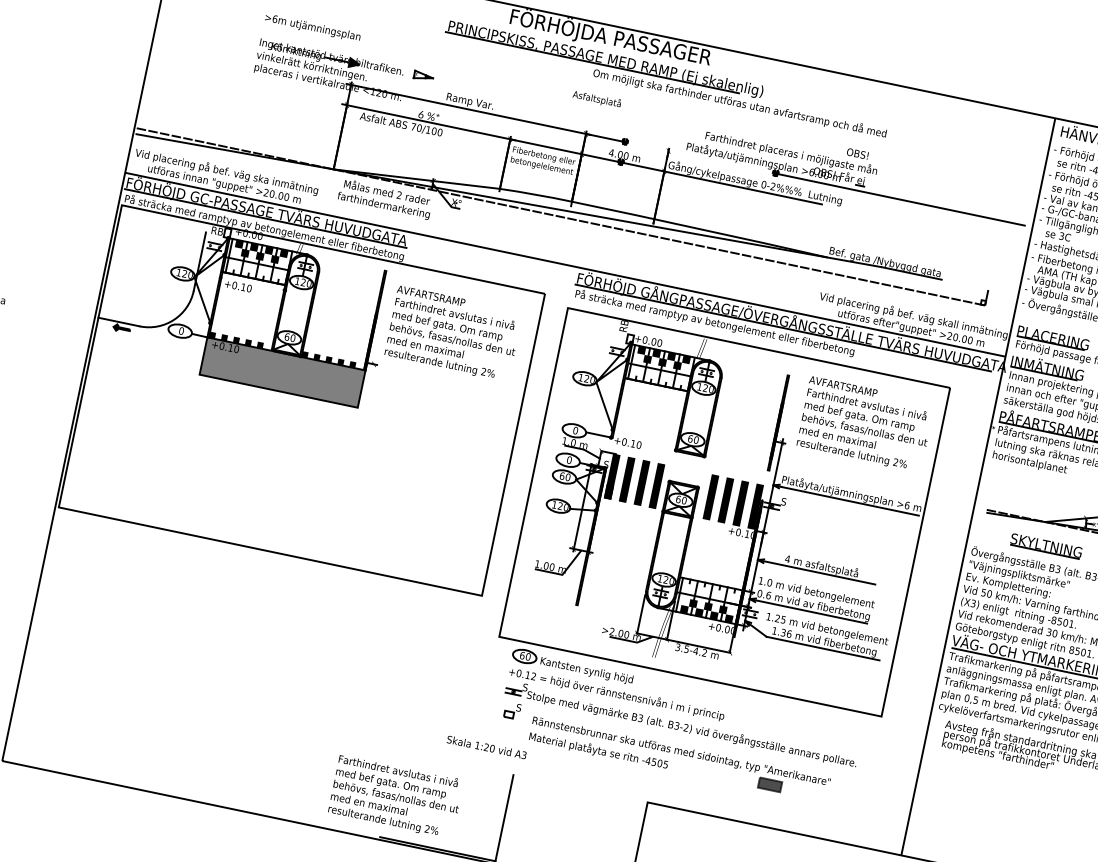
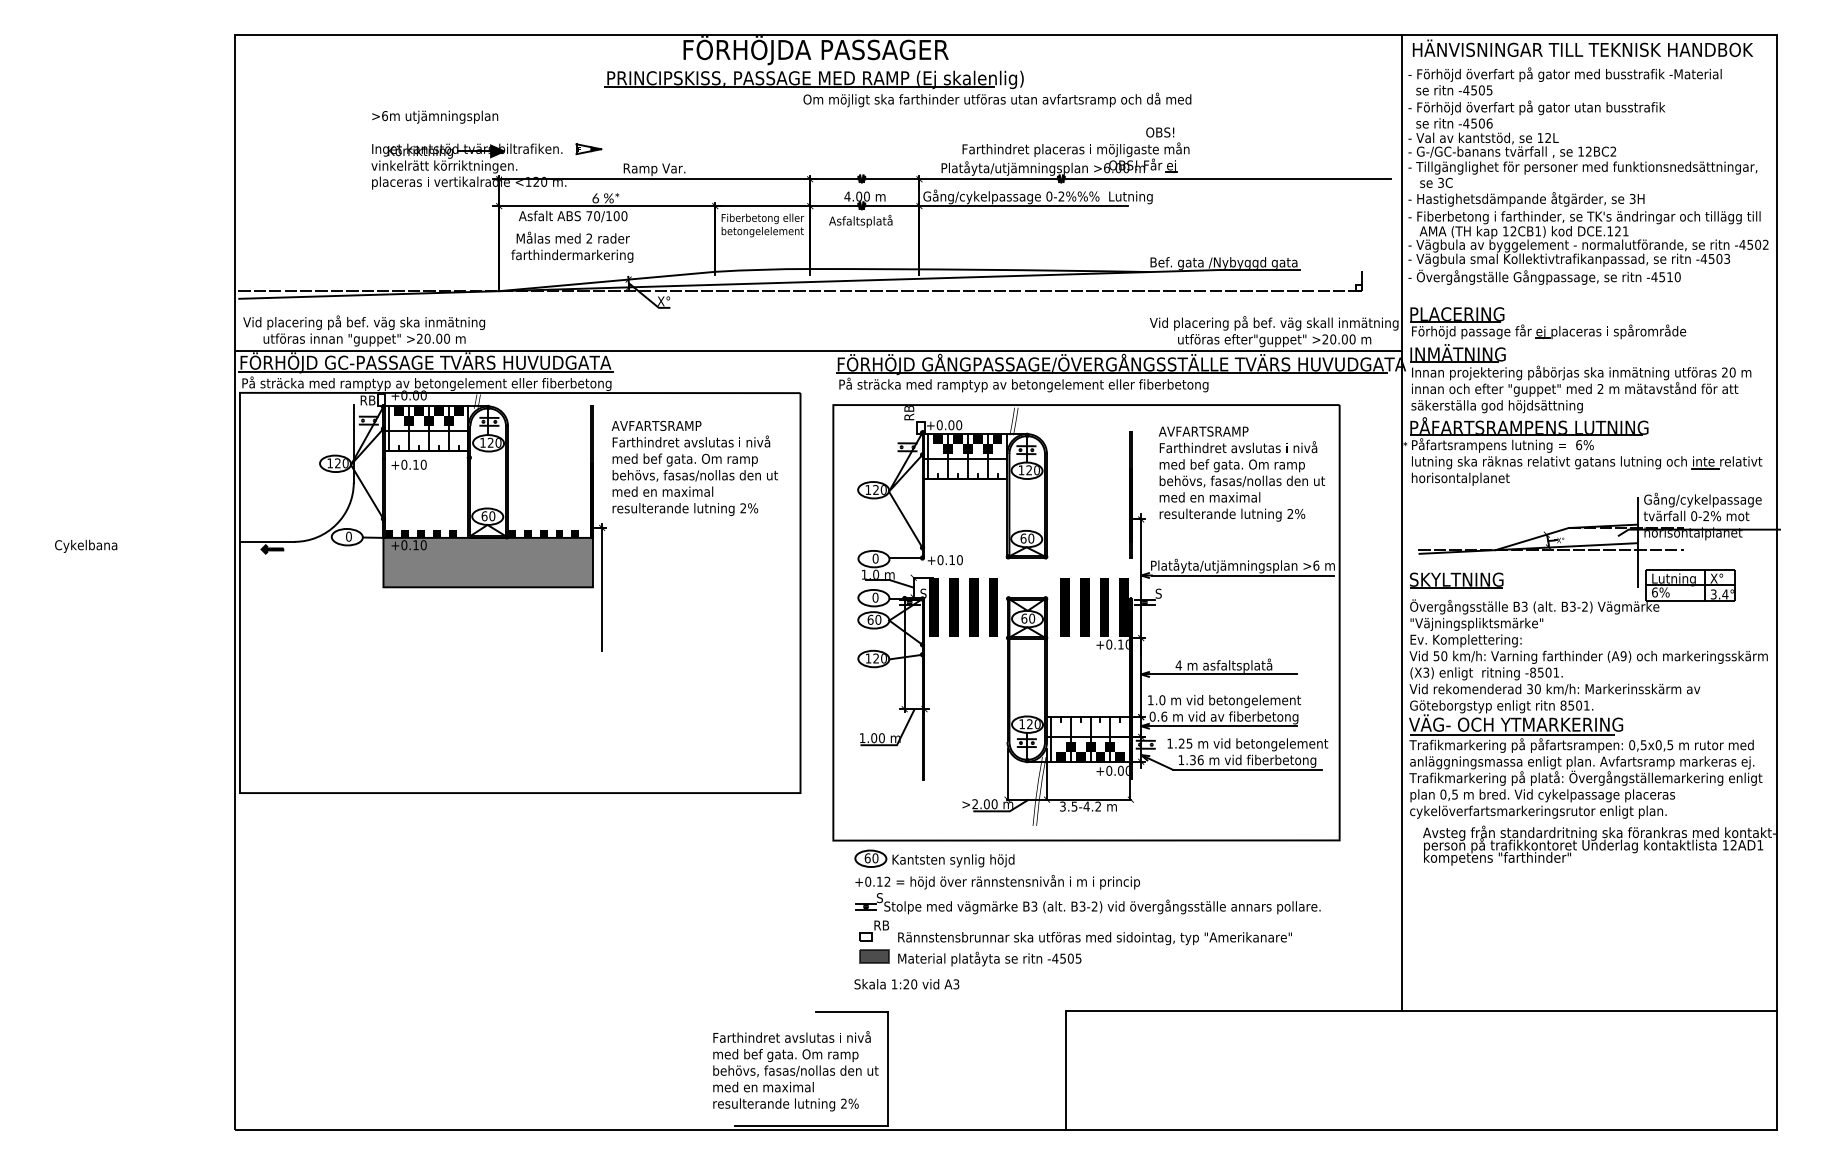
text: (596, 99) -> (860, 221), moved
line: (700, 158) -> (961, 179), added
text: (385, 198) -> (572, 246), moved
line: (365, 408) -> (602, 586), added
part: (1046, 546) -> (1456, 580), moved
text: (522, 708) -> (881, 925), S -> RB
text: (486, 747) -> (906, 984), moved
line: (485, 769) -> (851, 1012), added
part: (770, 784) -> (874, 956), moved
text: (395, 797) -> (795, 1071), moved

